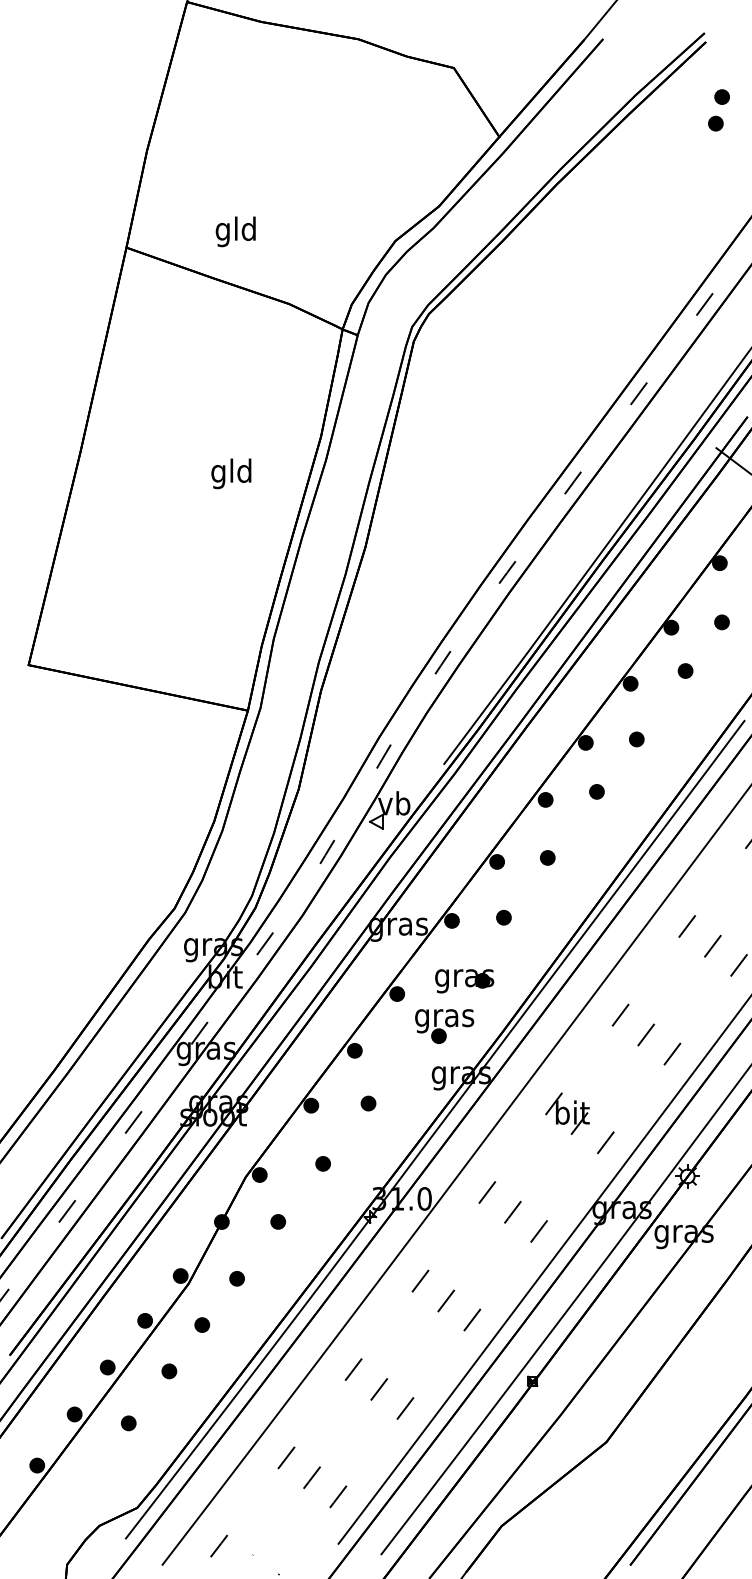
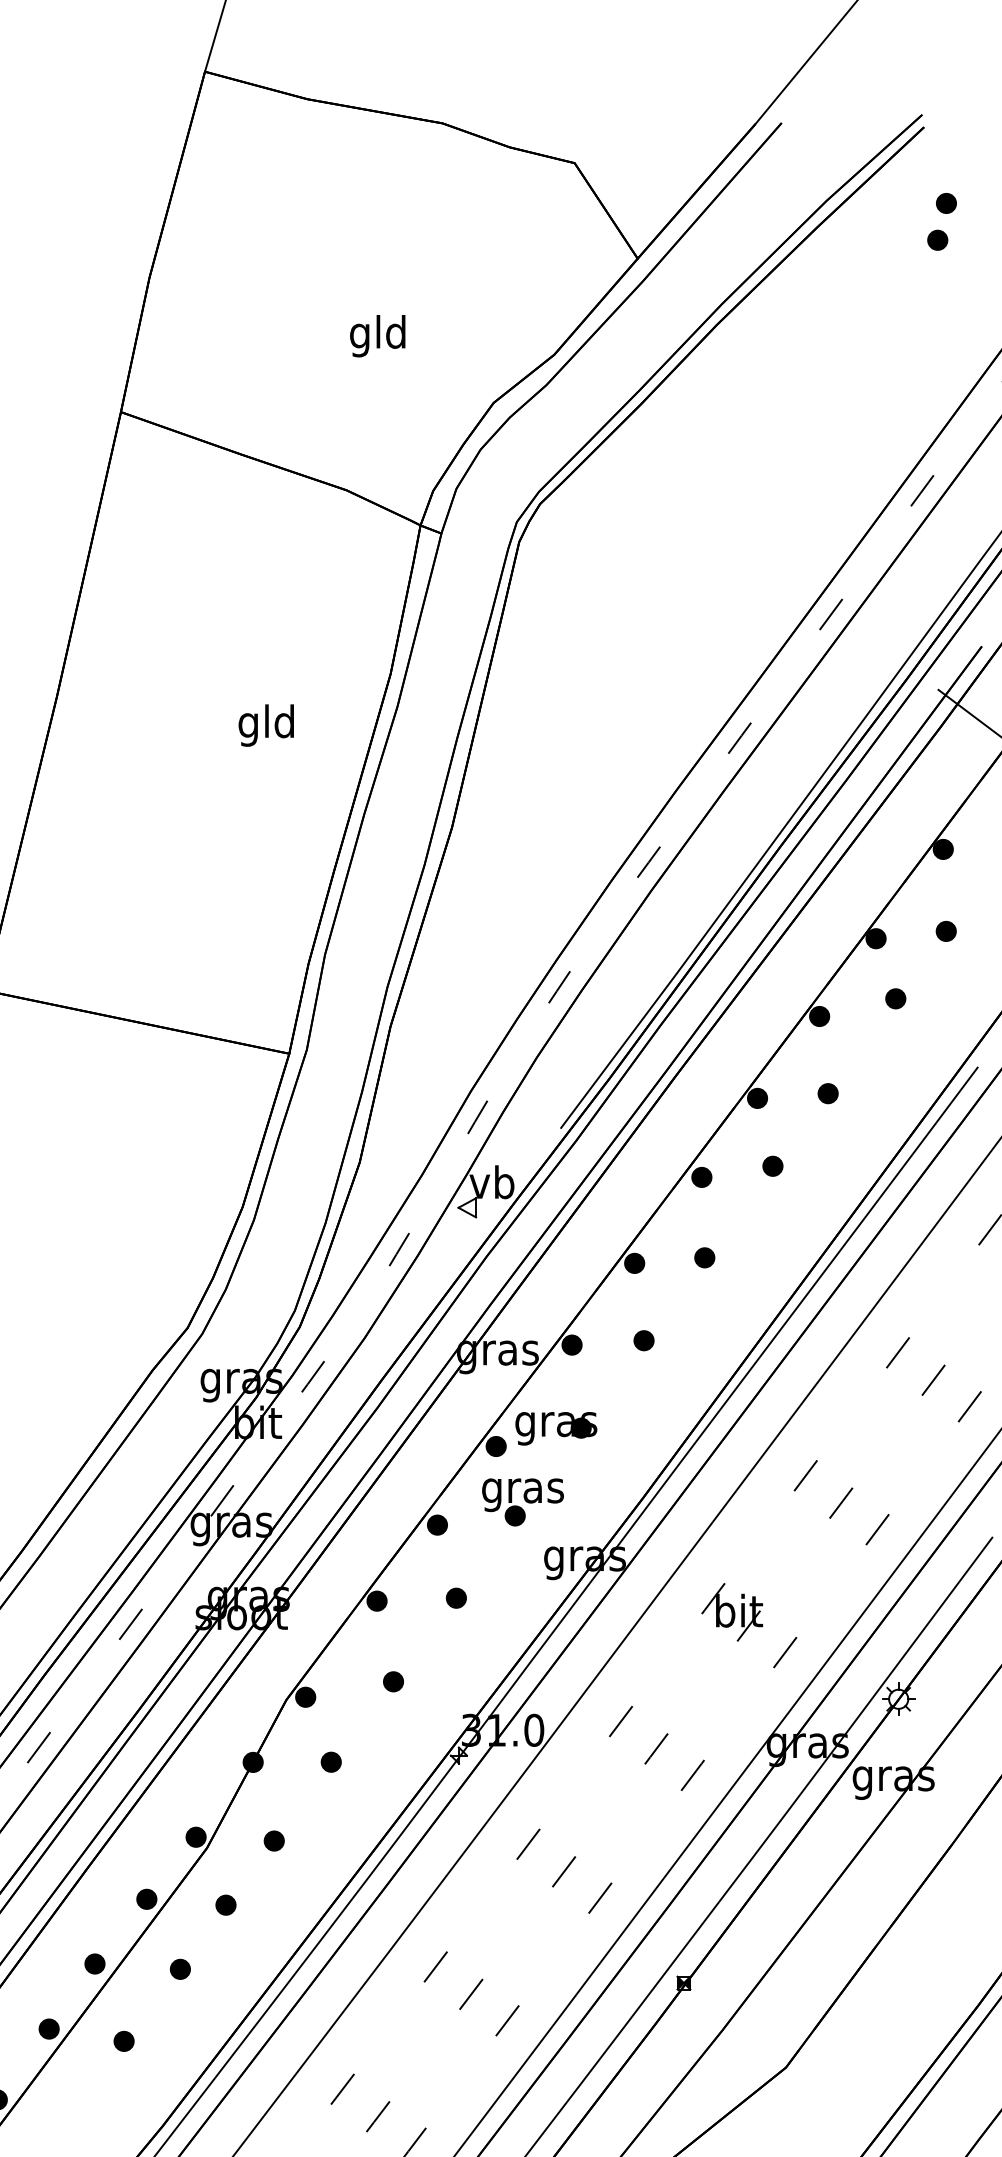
text: (235, 231) -> (377, 335), moved
part: (464, 981) -> (556, 1429), moved
part: (444, 1026) -> (522, 1502), moved

